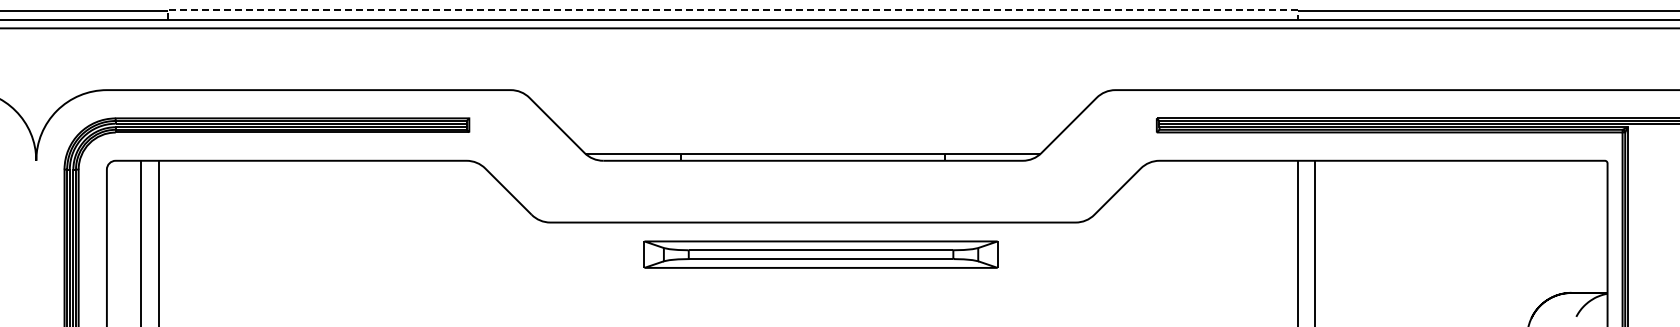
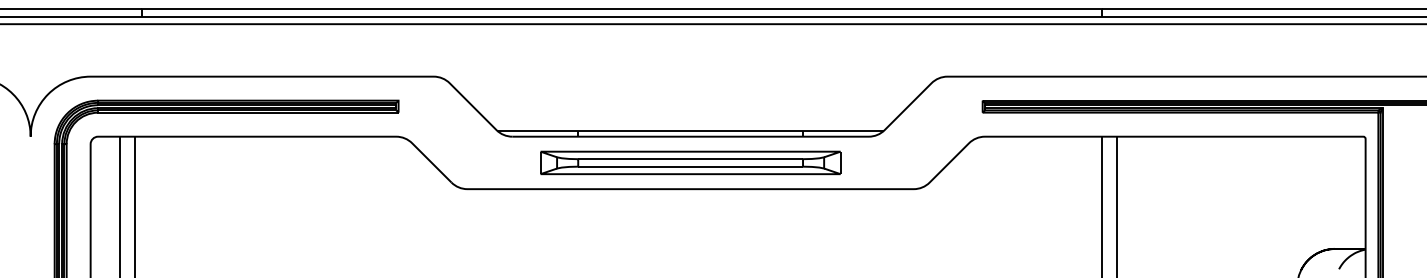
line: (732, 10) -> (622, 9), dashed -> solid
part: (820, 254) -> (690, 162), moved

